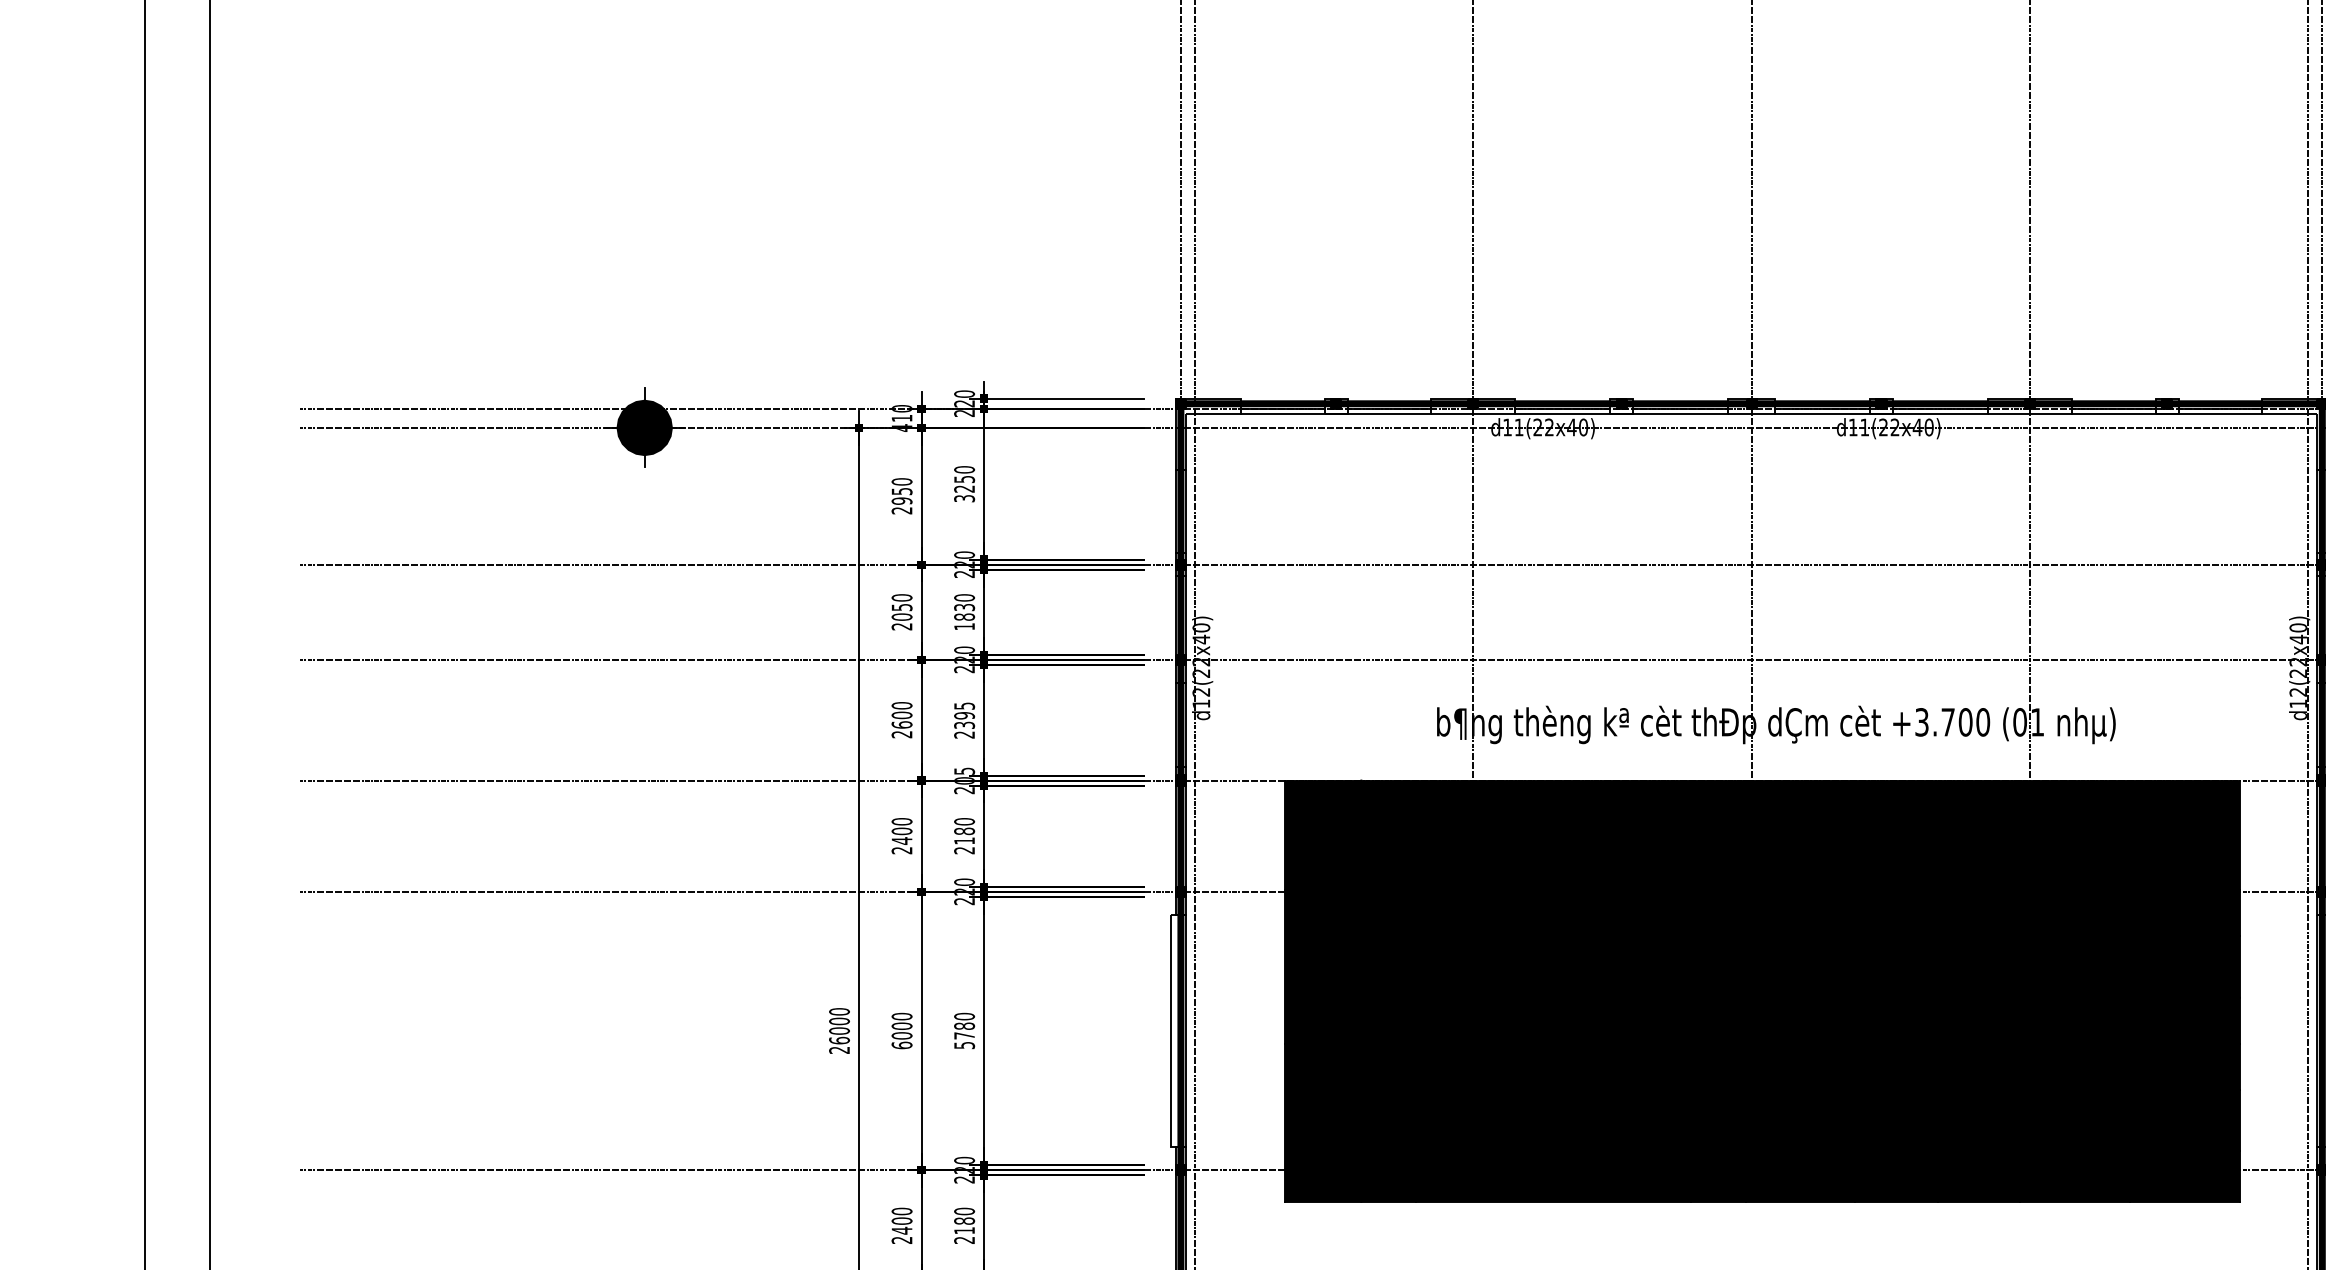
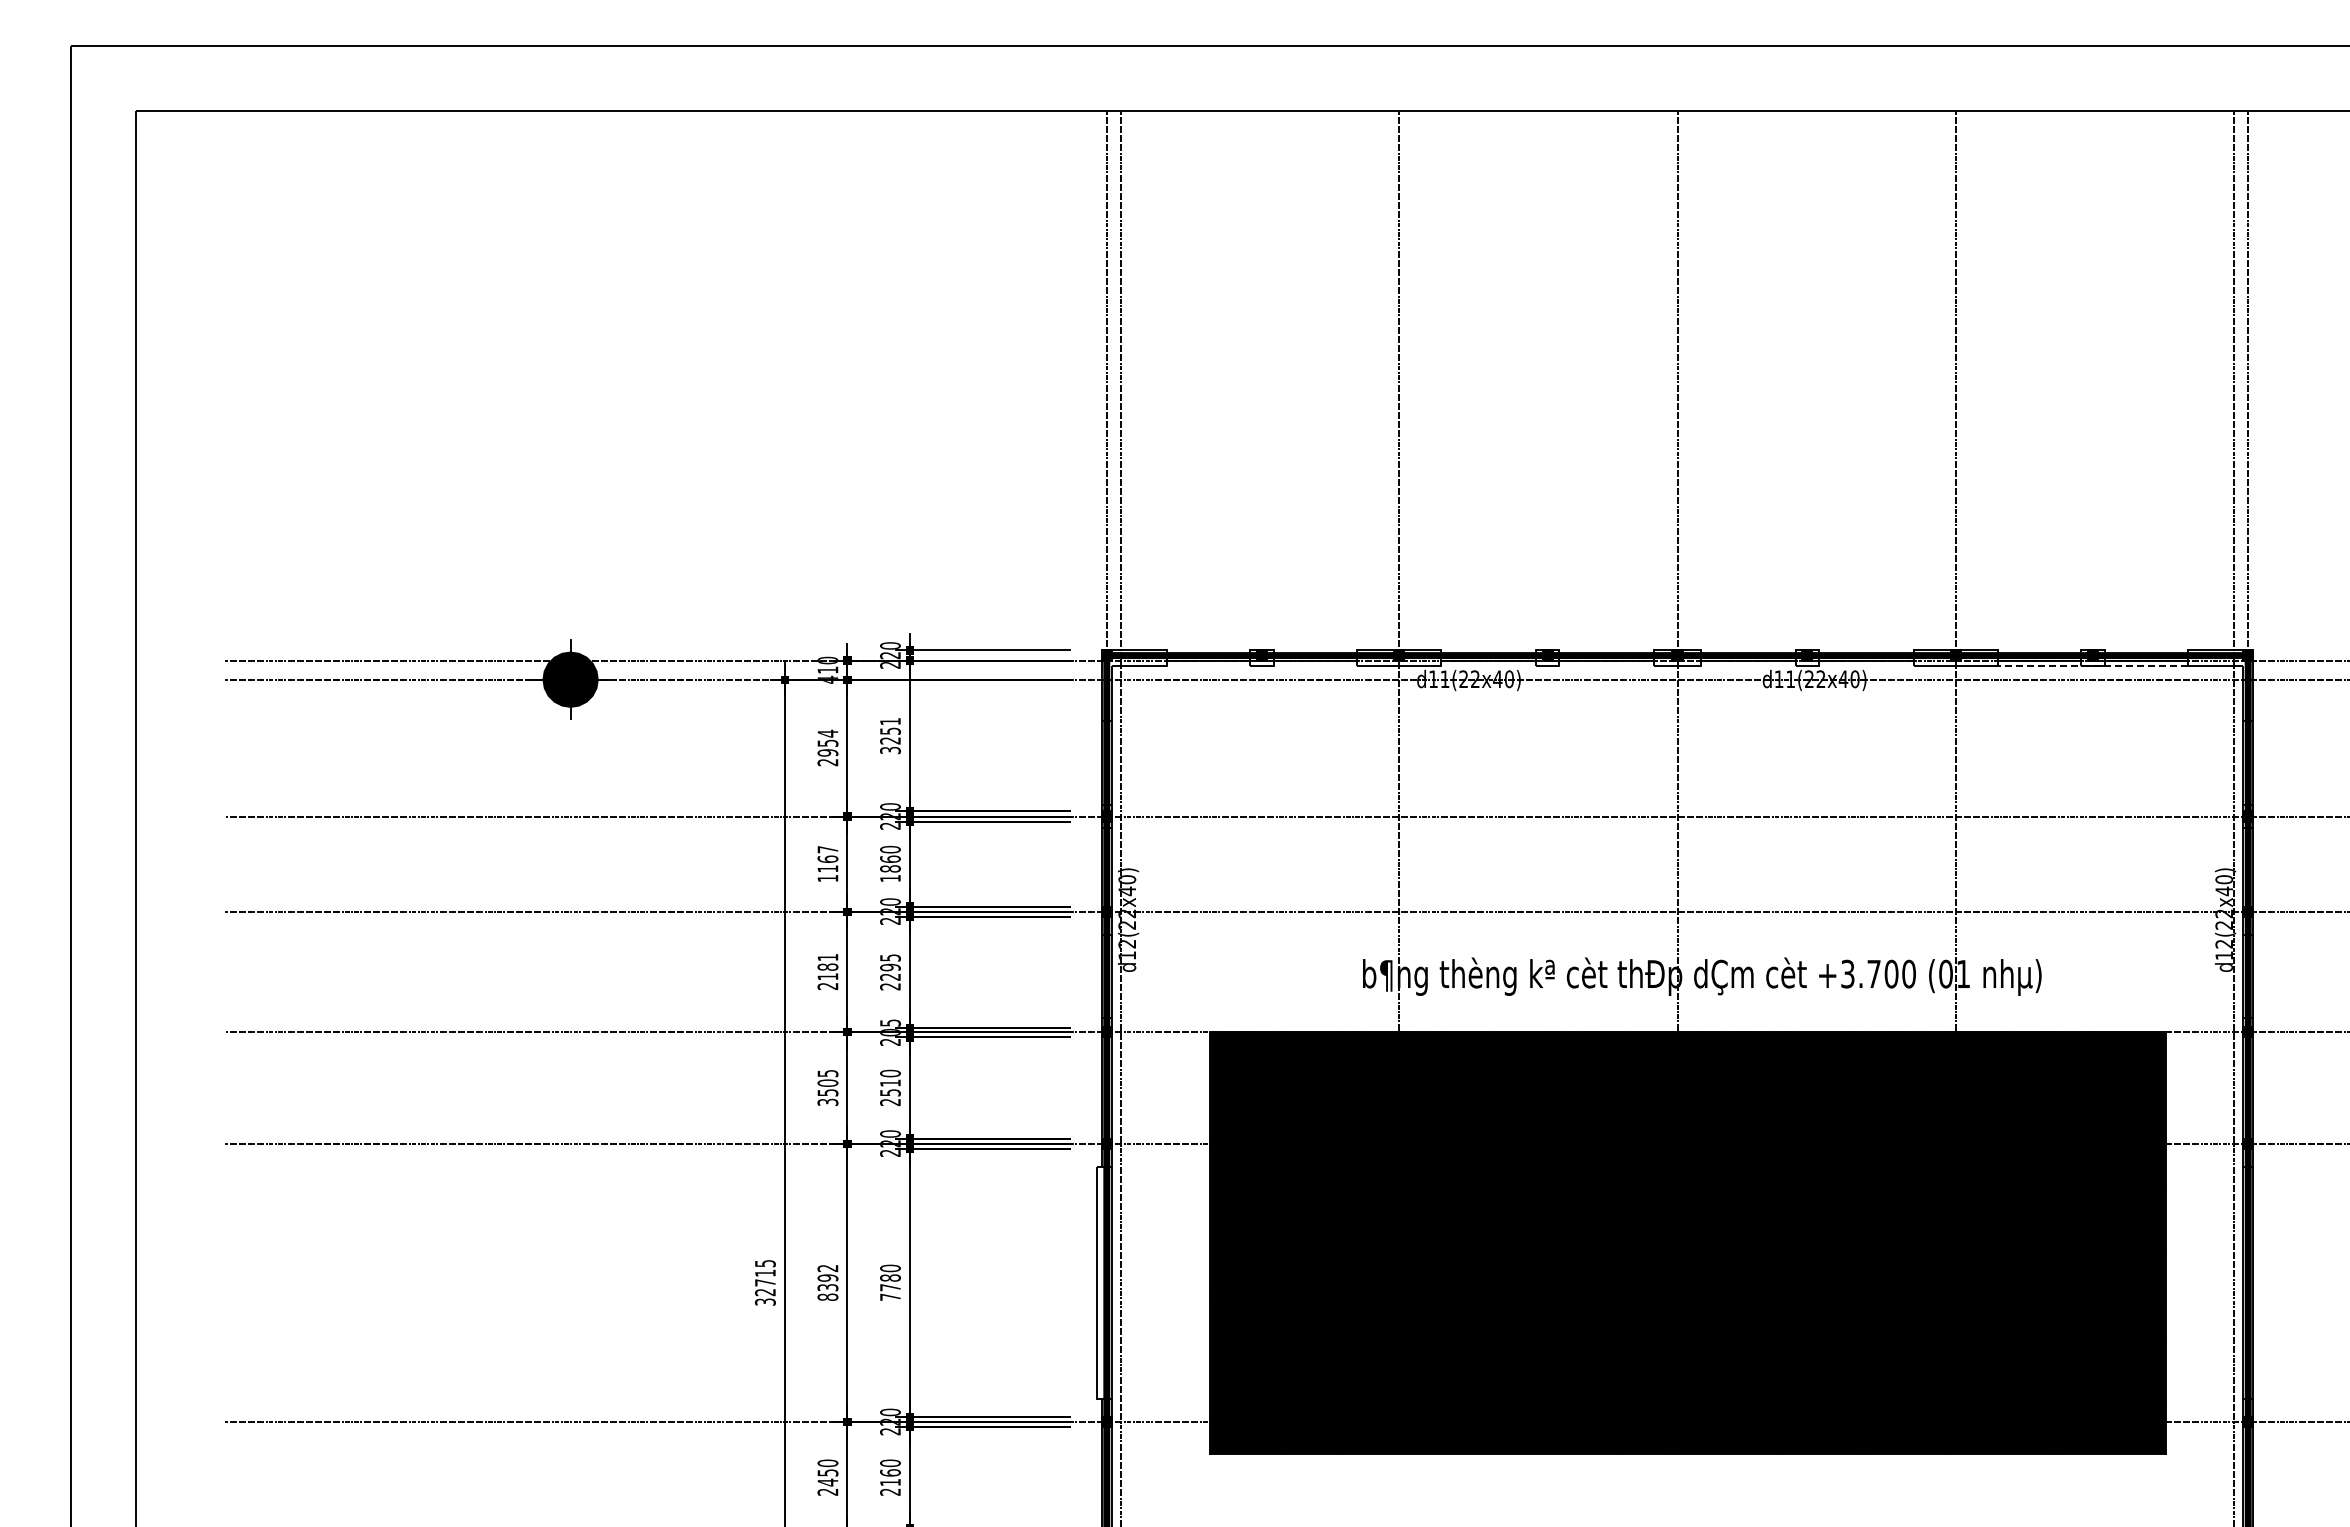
line: (1335, 413) -> (1261, 665), removed
line: (1621, 413) -> (1547, 665), removed
line: (1880, 413) -> (1806, 665), removed
line: (2166, 413) -> (2092, 665), solid -> dashed
text: (964, 469) -> (890, 721), 3250 -> 3251
text: (901, 481) -> (827, 733), 2950 -> 2954
text: (964, 606) -> (890, 858), 1830 -> 1860
text: (901, 612) -> (827, 864), 2050 -> 1167
text: (901, 714) -> (827, 966), 2600 -> 2181
text: (964, 724) -> (890, 976), 2395 -> 2295
text: (901, 835) -> (827, 1087), 2400 -> 3505
text: (964, 835) -> (890, 1087), 2180 -> 2510
text: (838, 1030) -> (764, 1282), 26000 -> 32715
text: (901, 1030) -> (827, 1282), 6000 -> 8392
text: (964, 1044) -> (890, 1296), 5780 -> 7780
text: (901, 1220) -> (827, 1472), 2400 -> 2450
text: (964, 1220) -> (890, 1472), 2180 -> 2160

